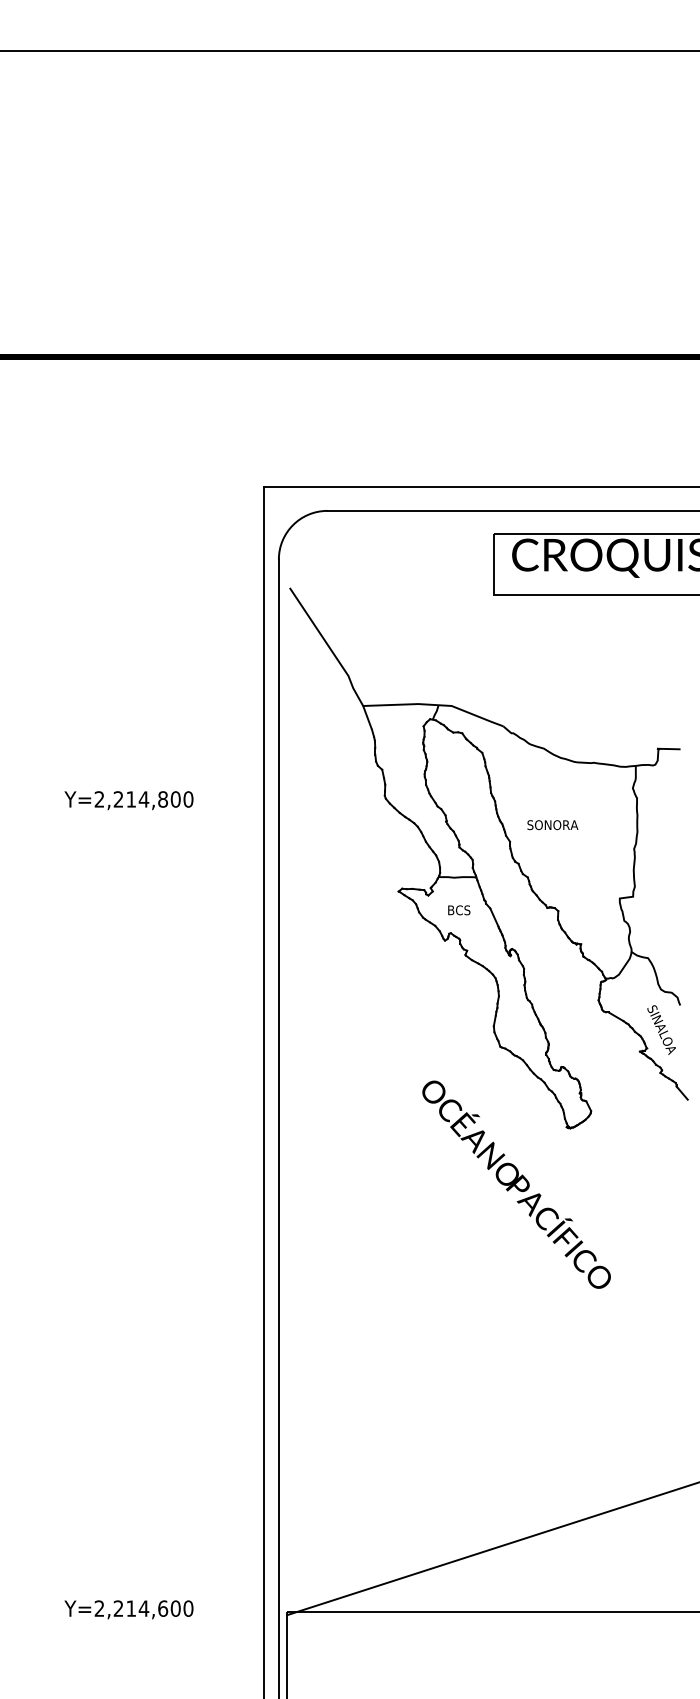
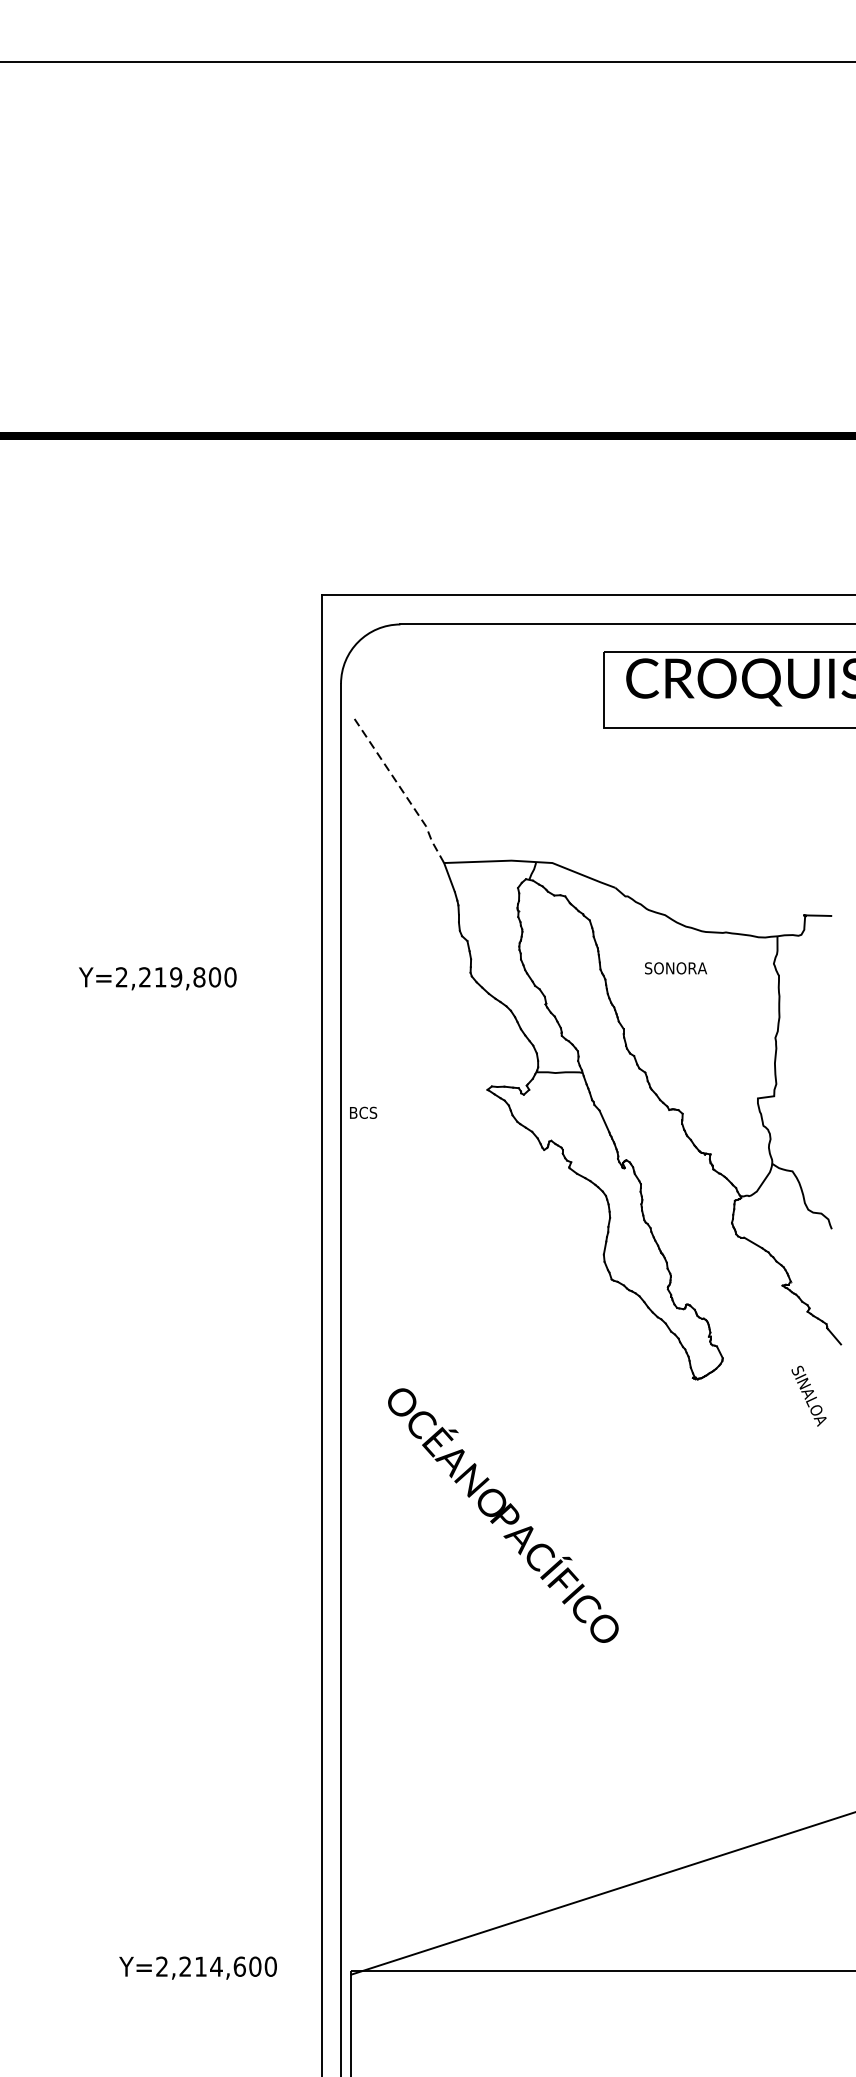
line: (329, 646) -> (402, 790), solid -> dashed
text: (143, 799) -> (175, 977), Y=2,214,800 -> Y=2,219,800
text: (552, 825) -> (675, 968), moved
text: (459, 910) -> (363, 1113), moved
text: (661, 1029) -> (808, 1395), moved
text: (516, 1184) -> (503, 1515), moved
text: (128, 1609) -> (197, 1967), moved

